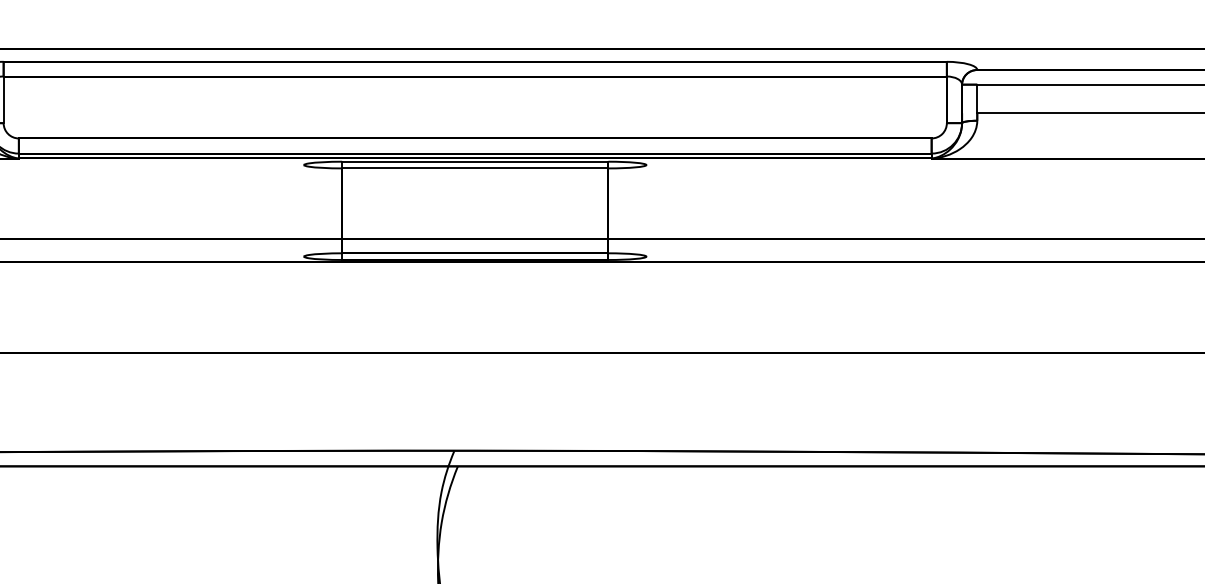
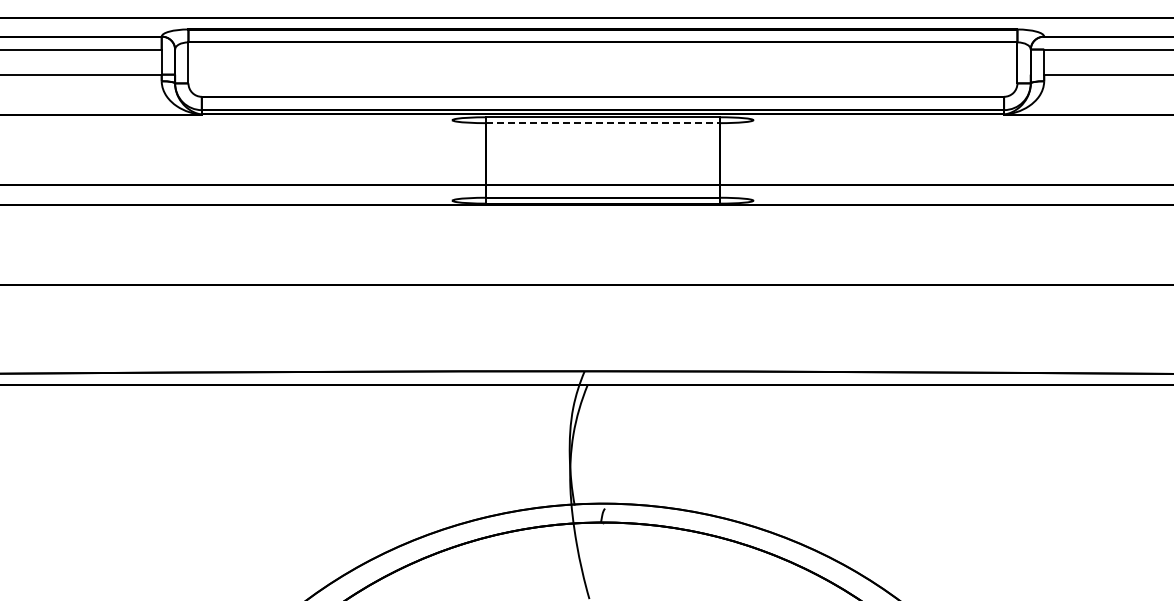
line: (474, 168) -> (602, 123), solid -> dashed

